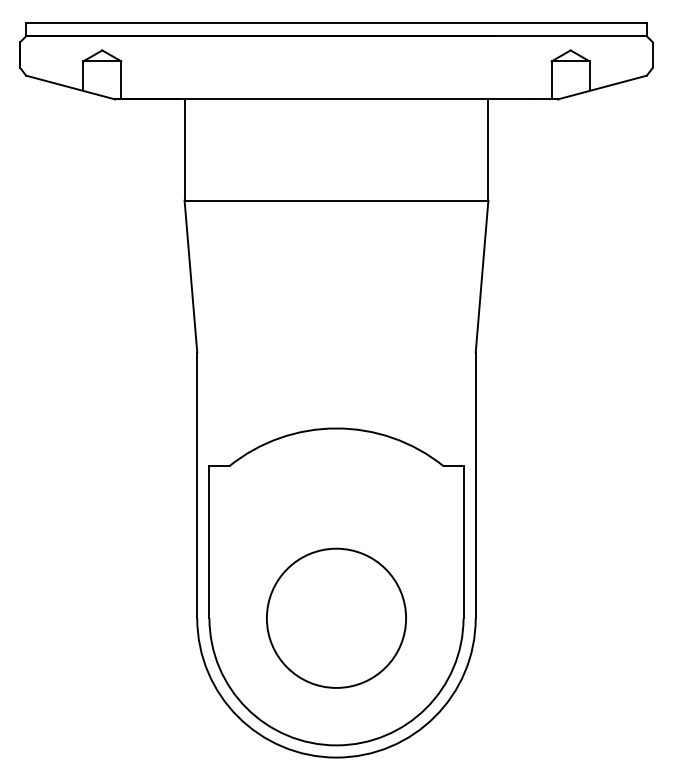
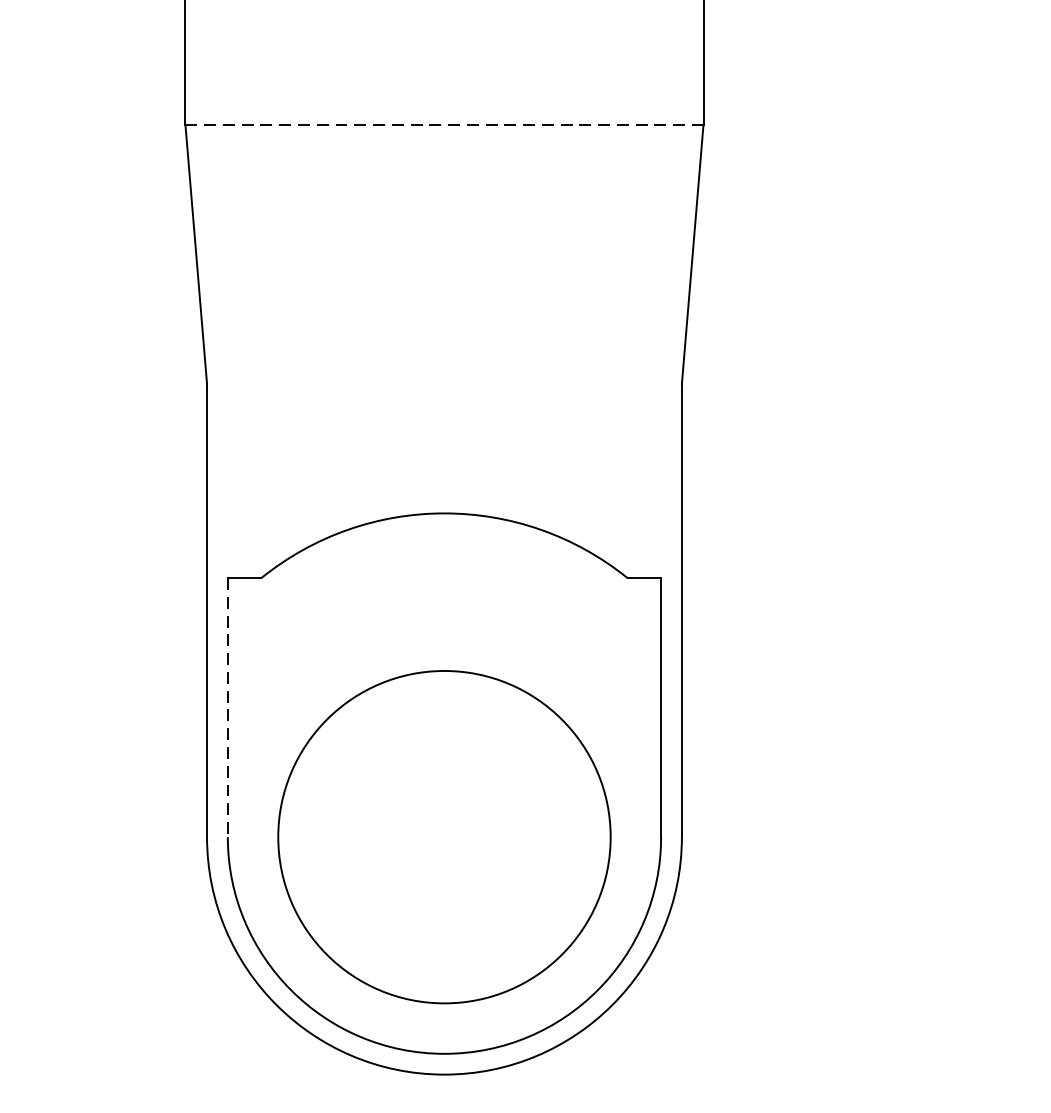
line: (336, 200) -> (444, 124), solid -> dashed
line: (209, 542) -> (227, 707), solid -> dashed
circle: (336, 617) -> (444, 835), size x1.4

